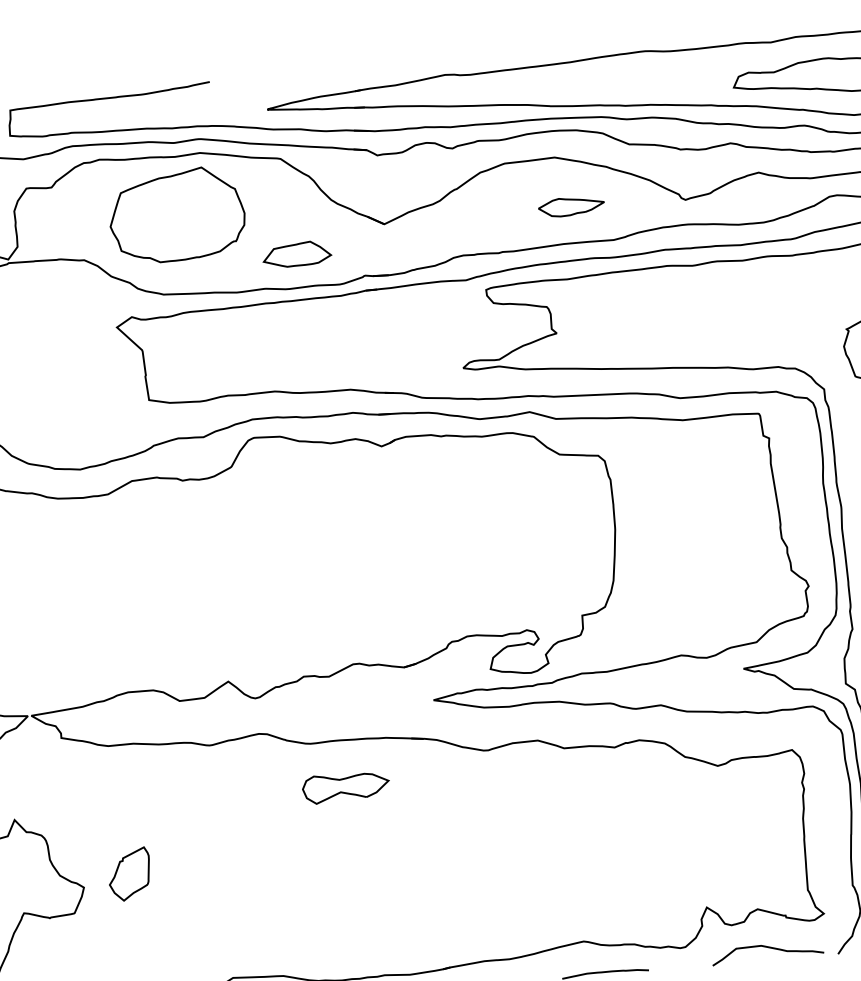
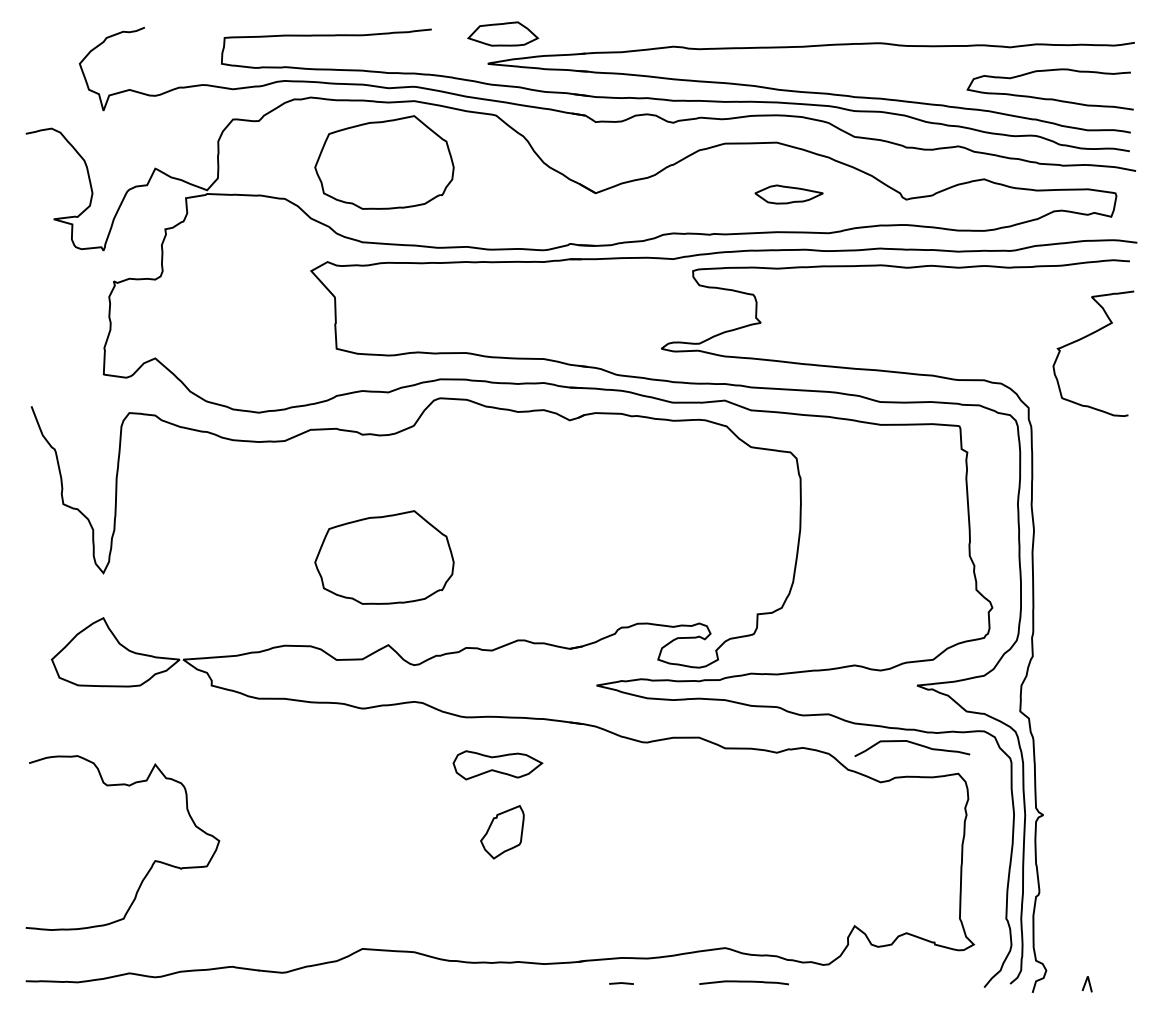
part: (297, 253) -> (503, 33), moved
part: (215, 597) -> (384, 557), added
part: (129, 874) -> (502, 832), moved
curve: (768, 948) -> (913, 744), moved

